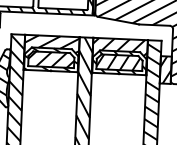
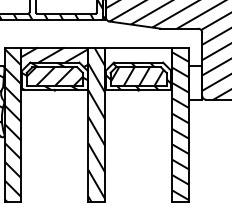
hatch: (119, 52) -> (138, 64), removed
hatch: (165, 69) -> (195, 82), removed

